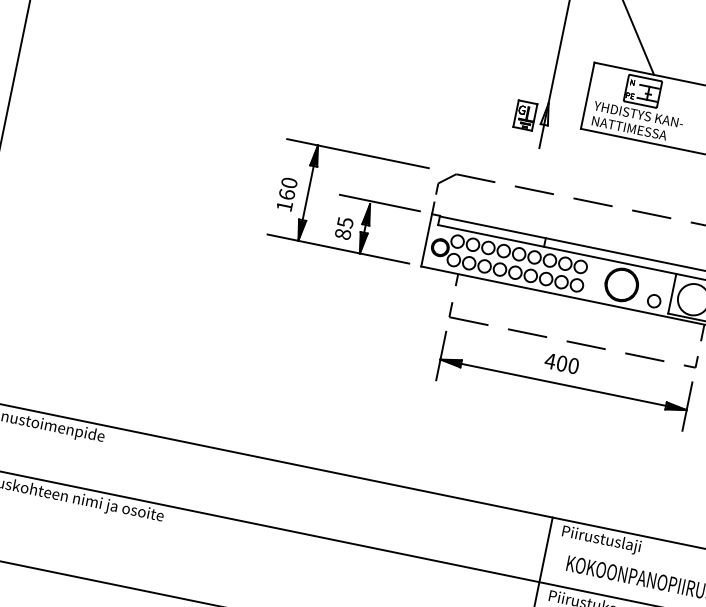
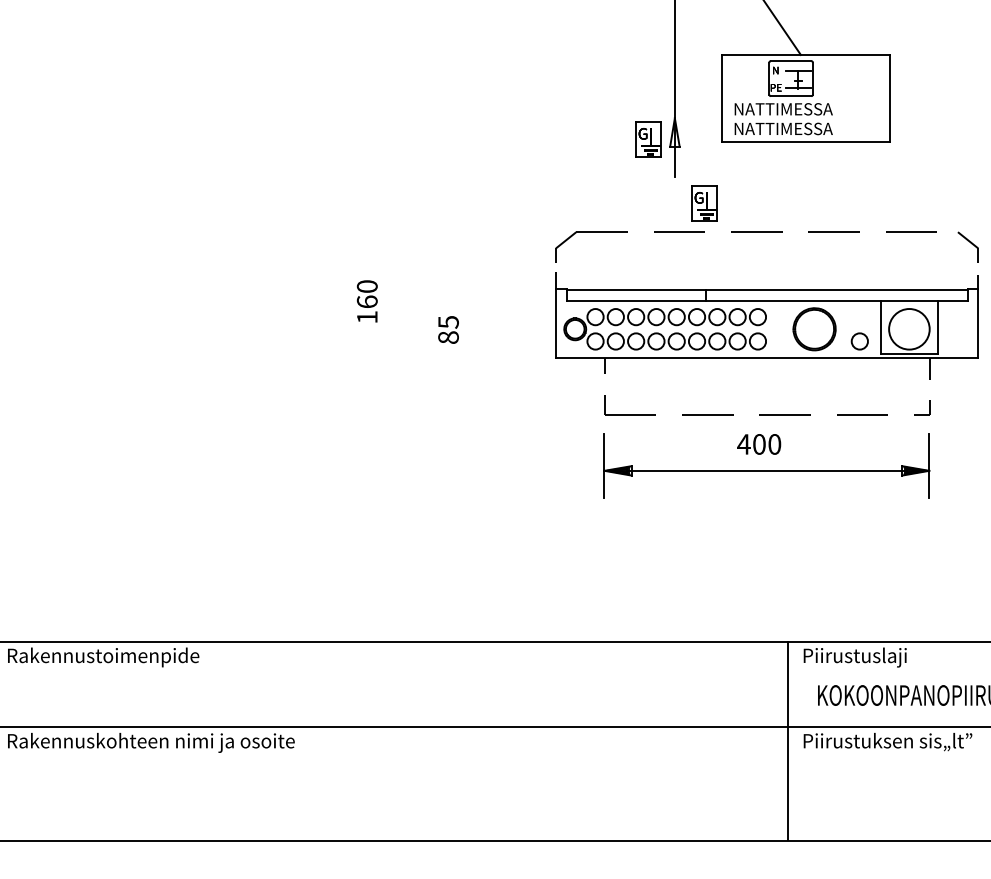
text: (638, 114) -> (791, 109), YHDISTYS KAN- -> NATTIMESSA
part: (557, 172) -> (704, 203), added
part: (348, 201) -> (446, 294), removed

